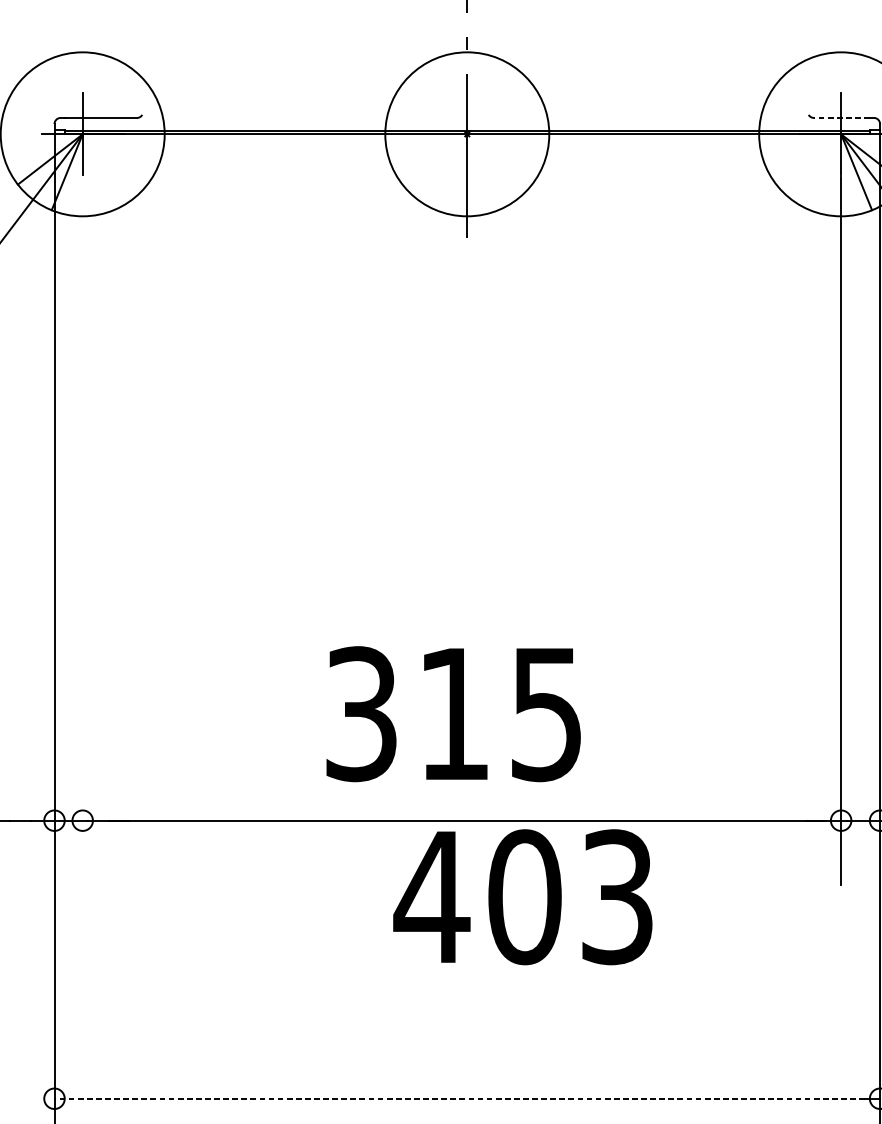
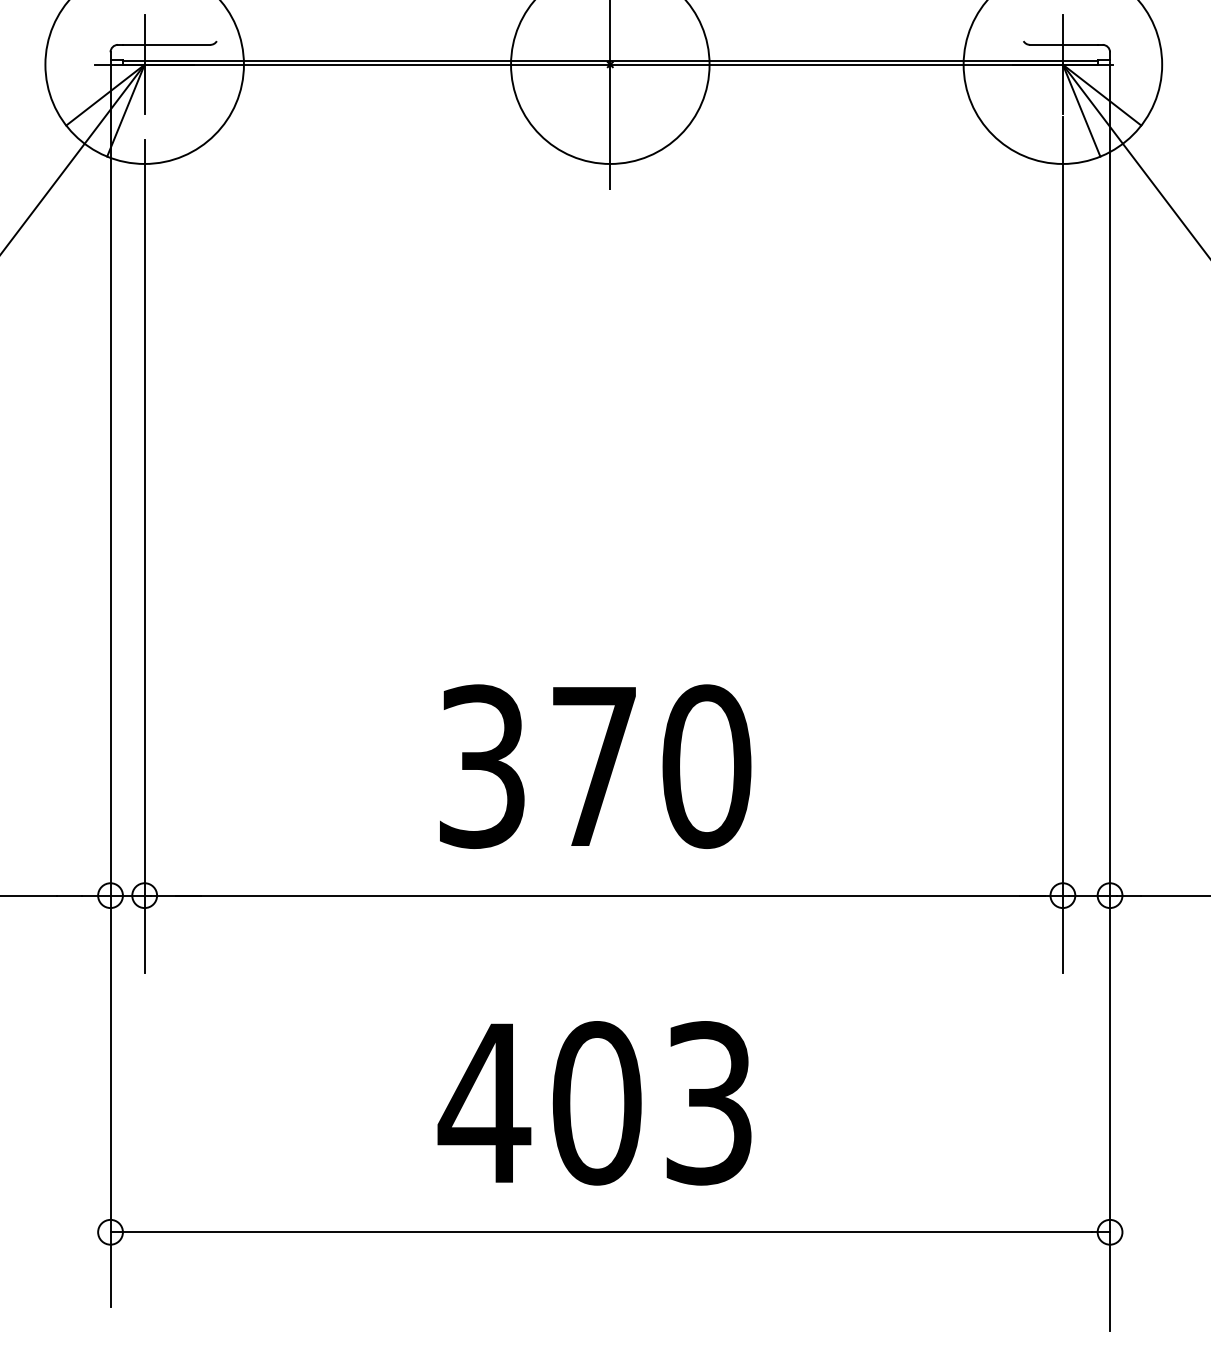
line: (841, 117) -> (1063, 44), dashed -> solid
line: (82, 540) -> (144, 556), added
text: (502, 714) -> (652, 766), 315 -> 370
text: (522, 897) -> (594, 1103), moved
line: (460, 1098) -> (601, 1232), dashed -> solid

